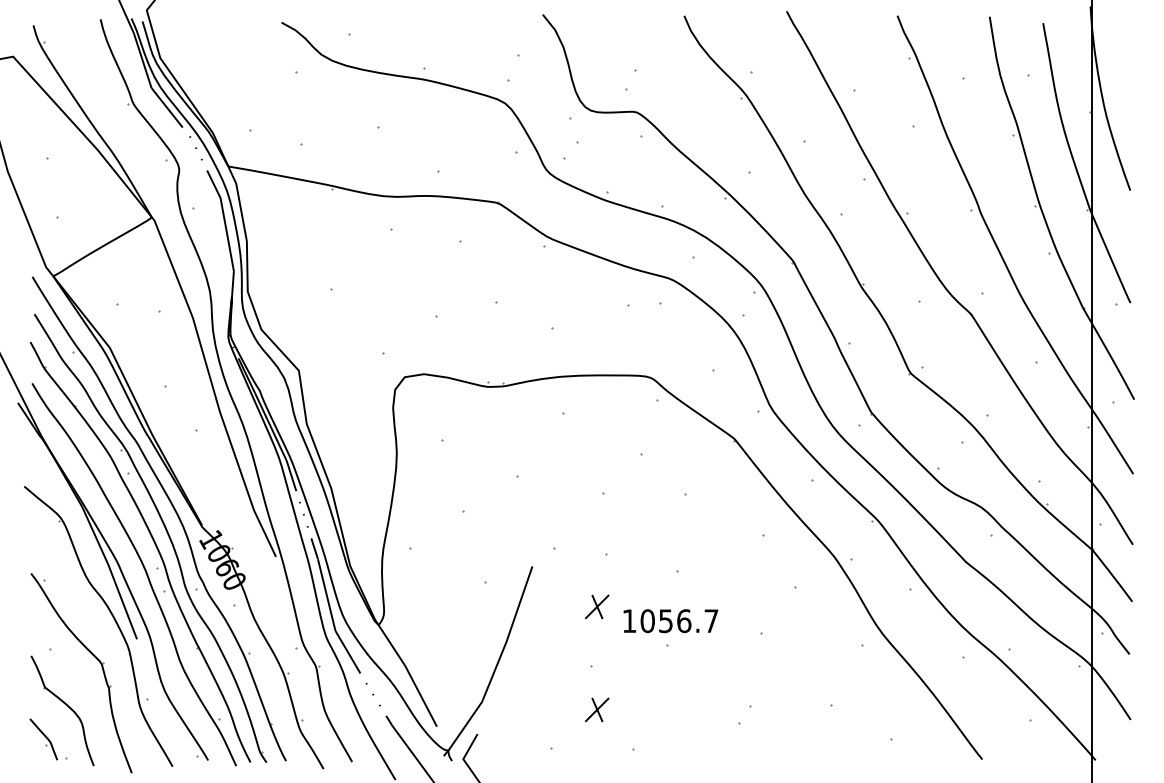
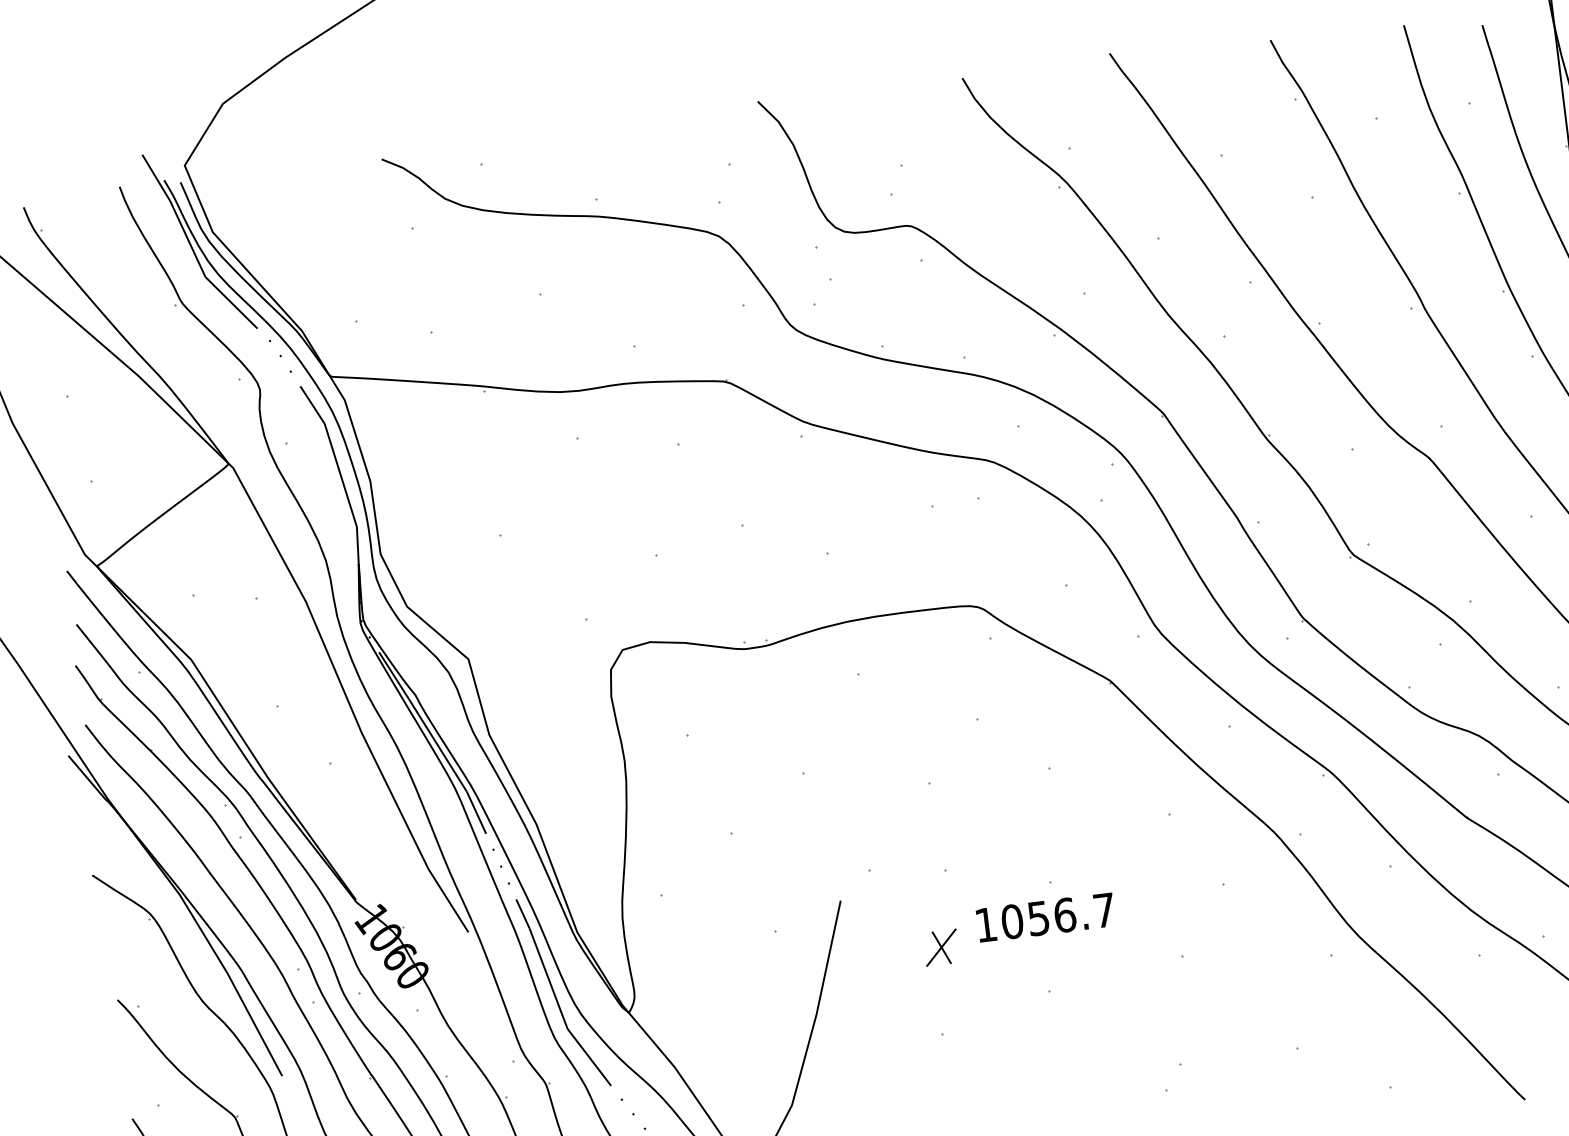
text: (670, 621) -> (1045, 918), moved
part: (597, 709) -> (960, 1095), removed

